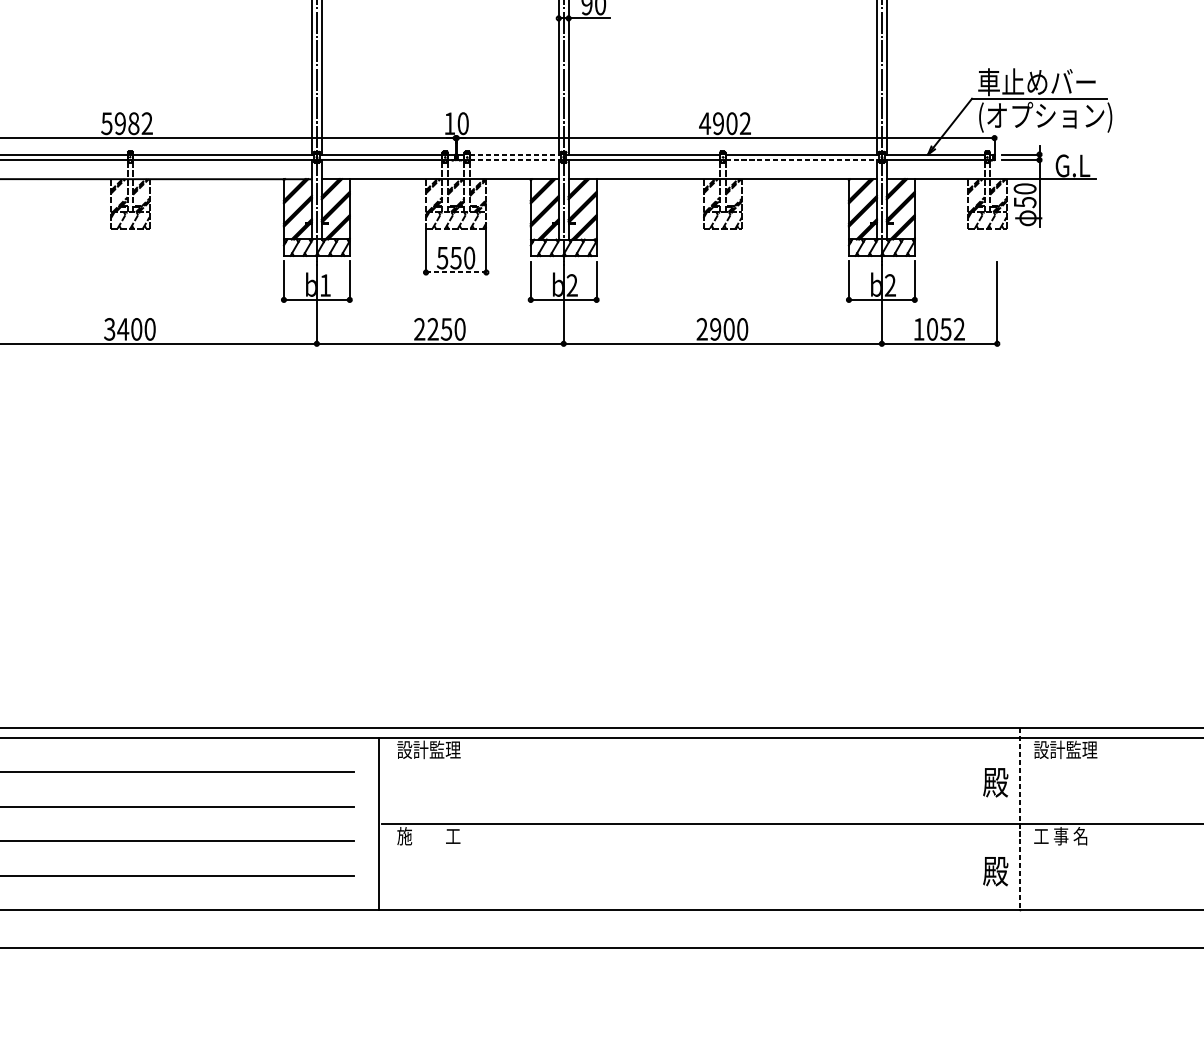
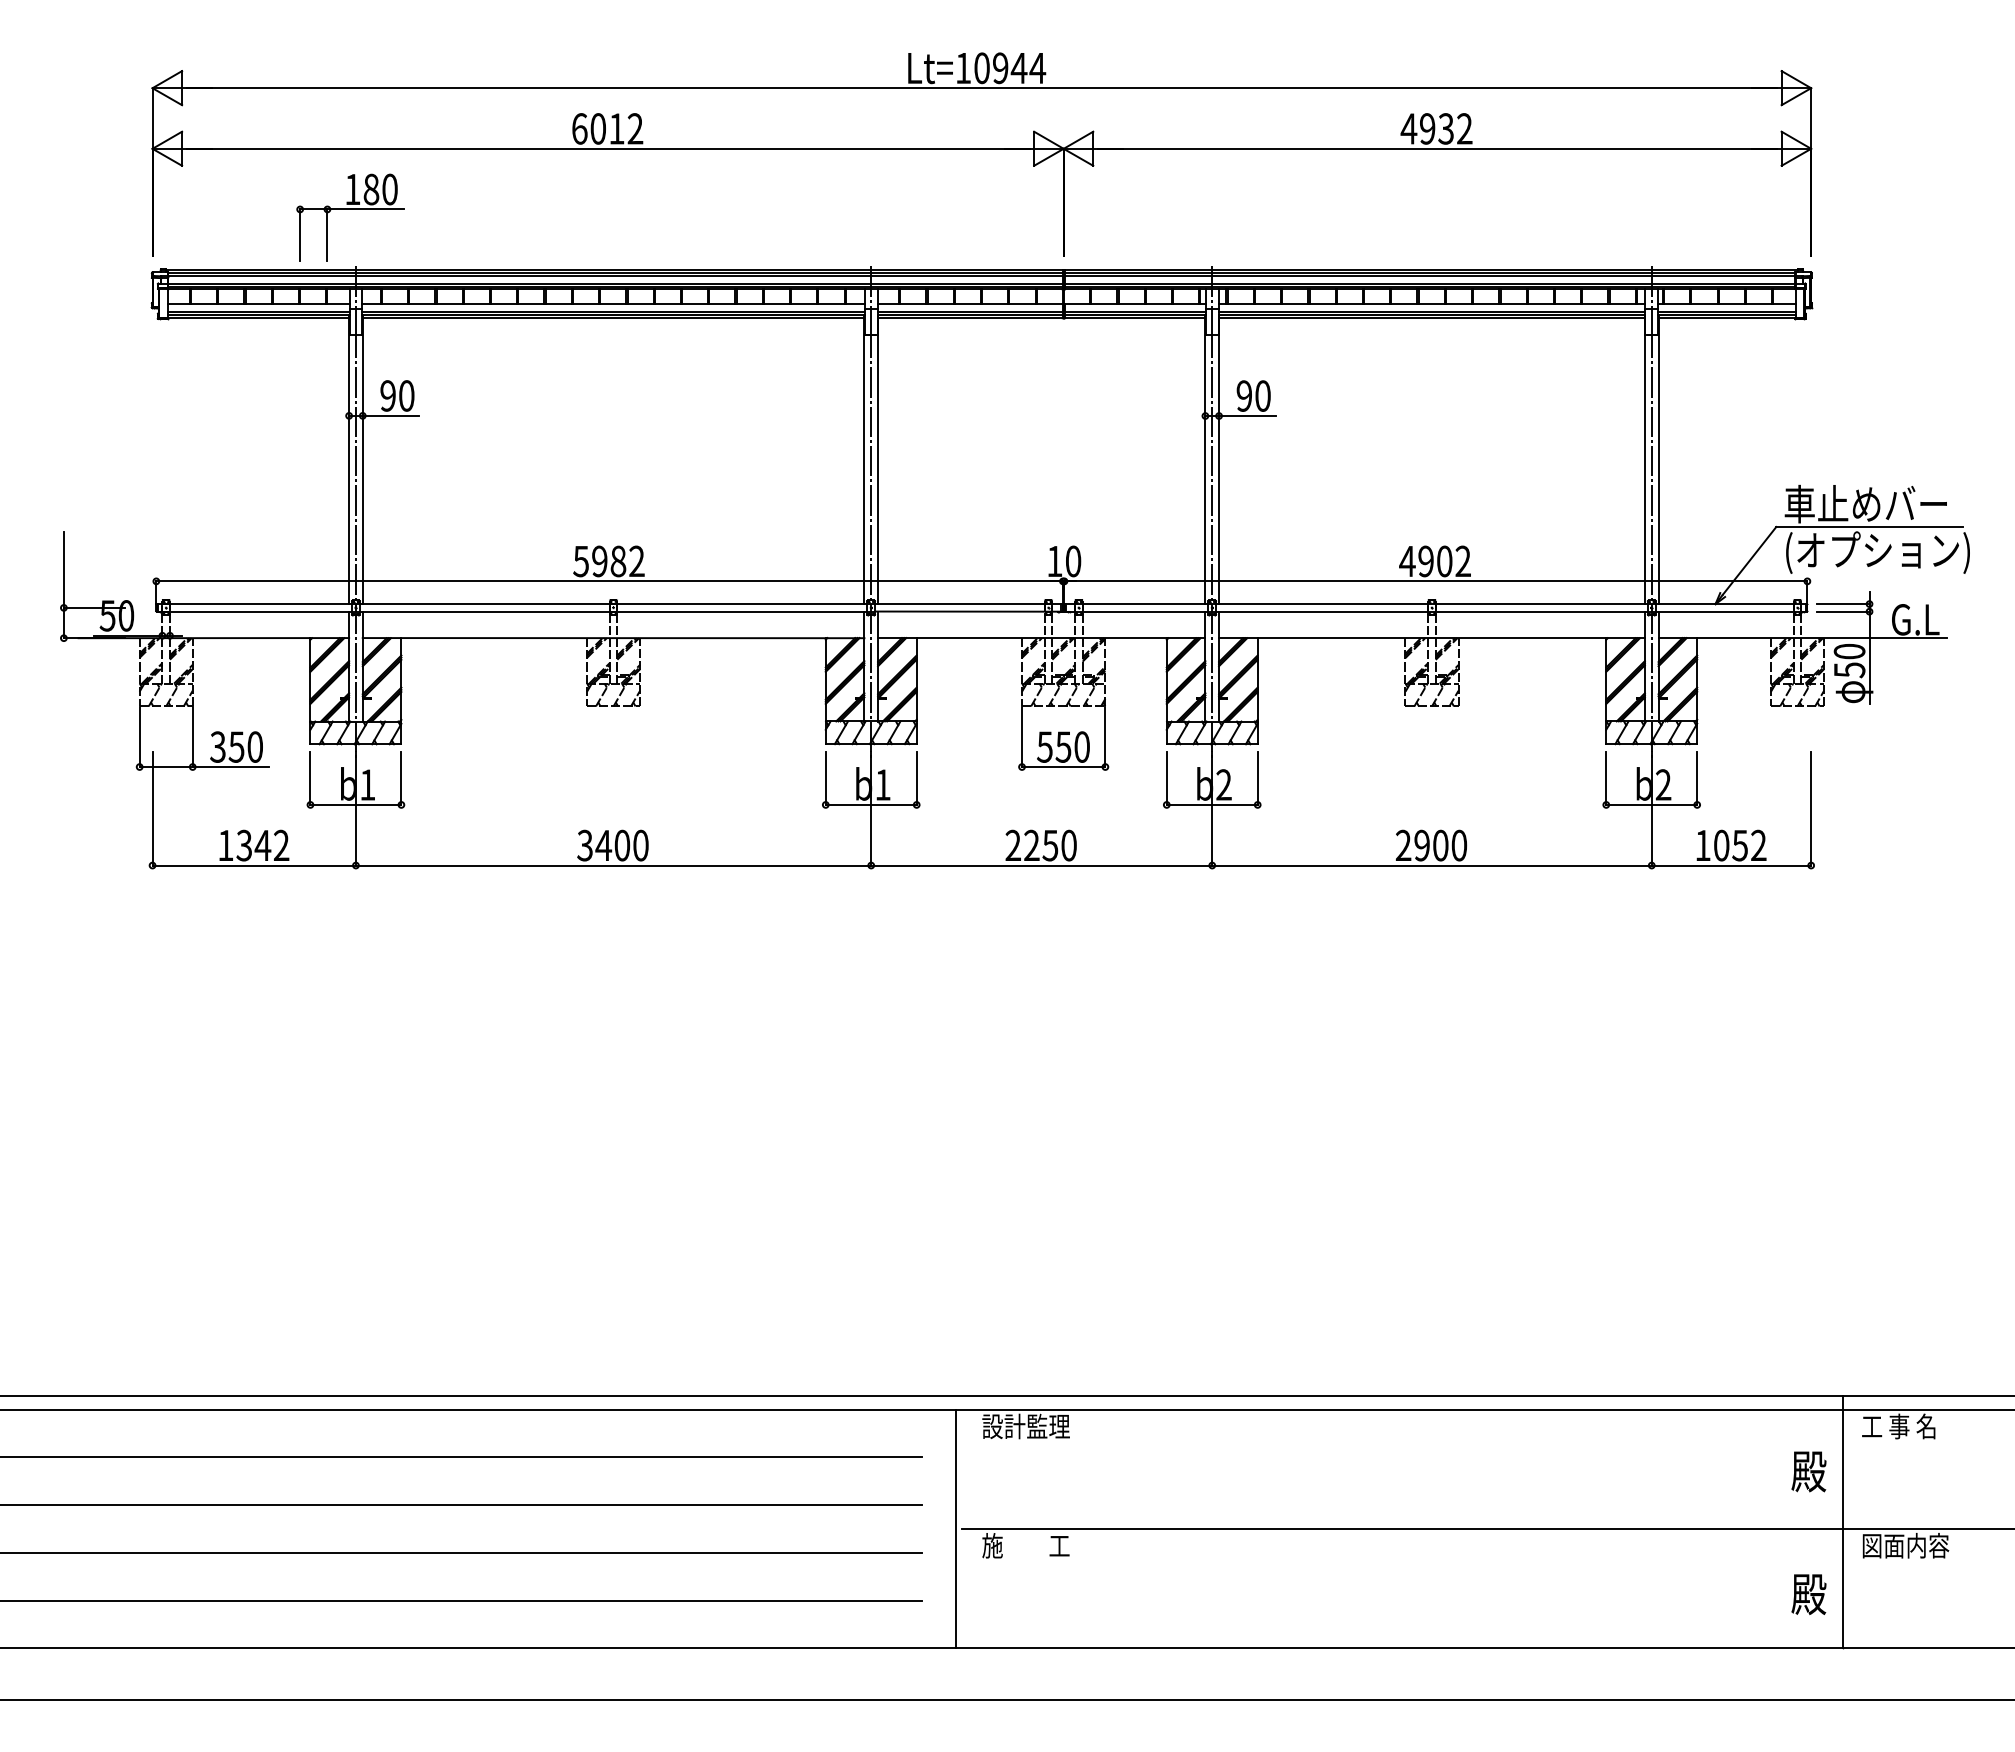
line: (515, 154) -> (1145, 604), dashed -> solid
line: (515, 159) -> (1145, 611), dashed -> solid
line: (802, 159) -> (1542, 611), dashed -> solid
line: (456, 272) -> (1063, 767), dashed -> solid
text: (1065, 749) -> (1905, 1426), 設計監理 -> 工 事 名
line: (1020, 819) -> (1843, 1522), dashed -> solid
text: (1065, 836) -> (1905, 1545), 工 事 名 -> 図面内容

